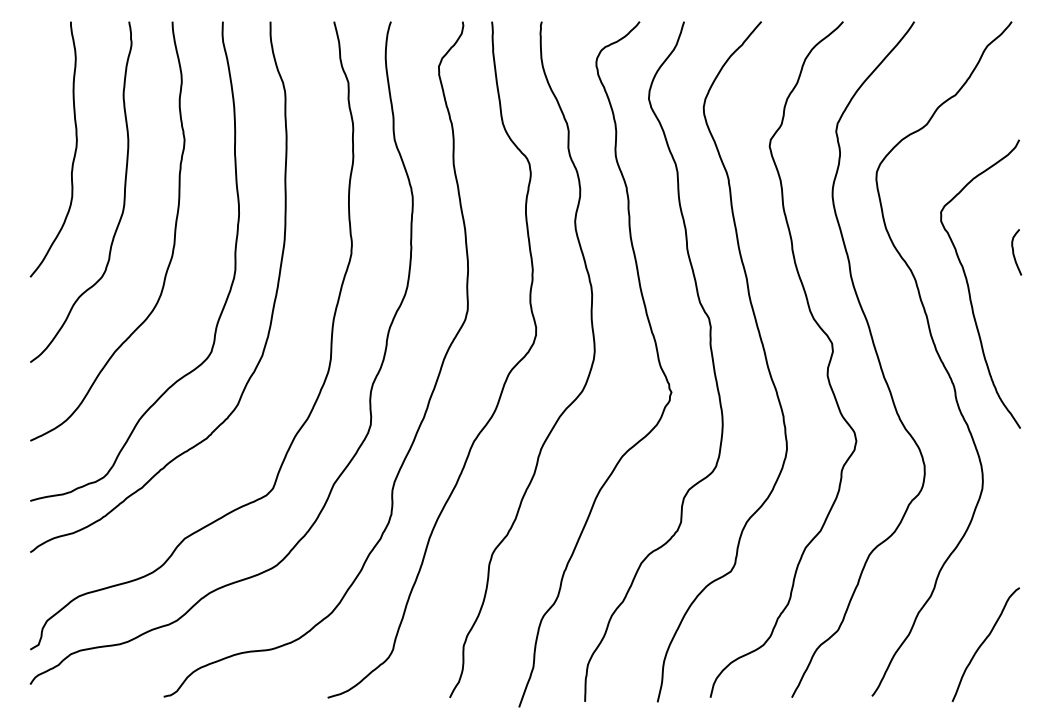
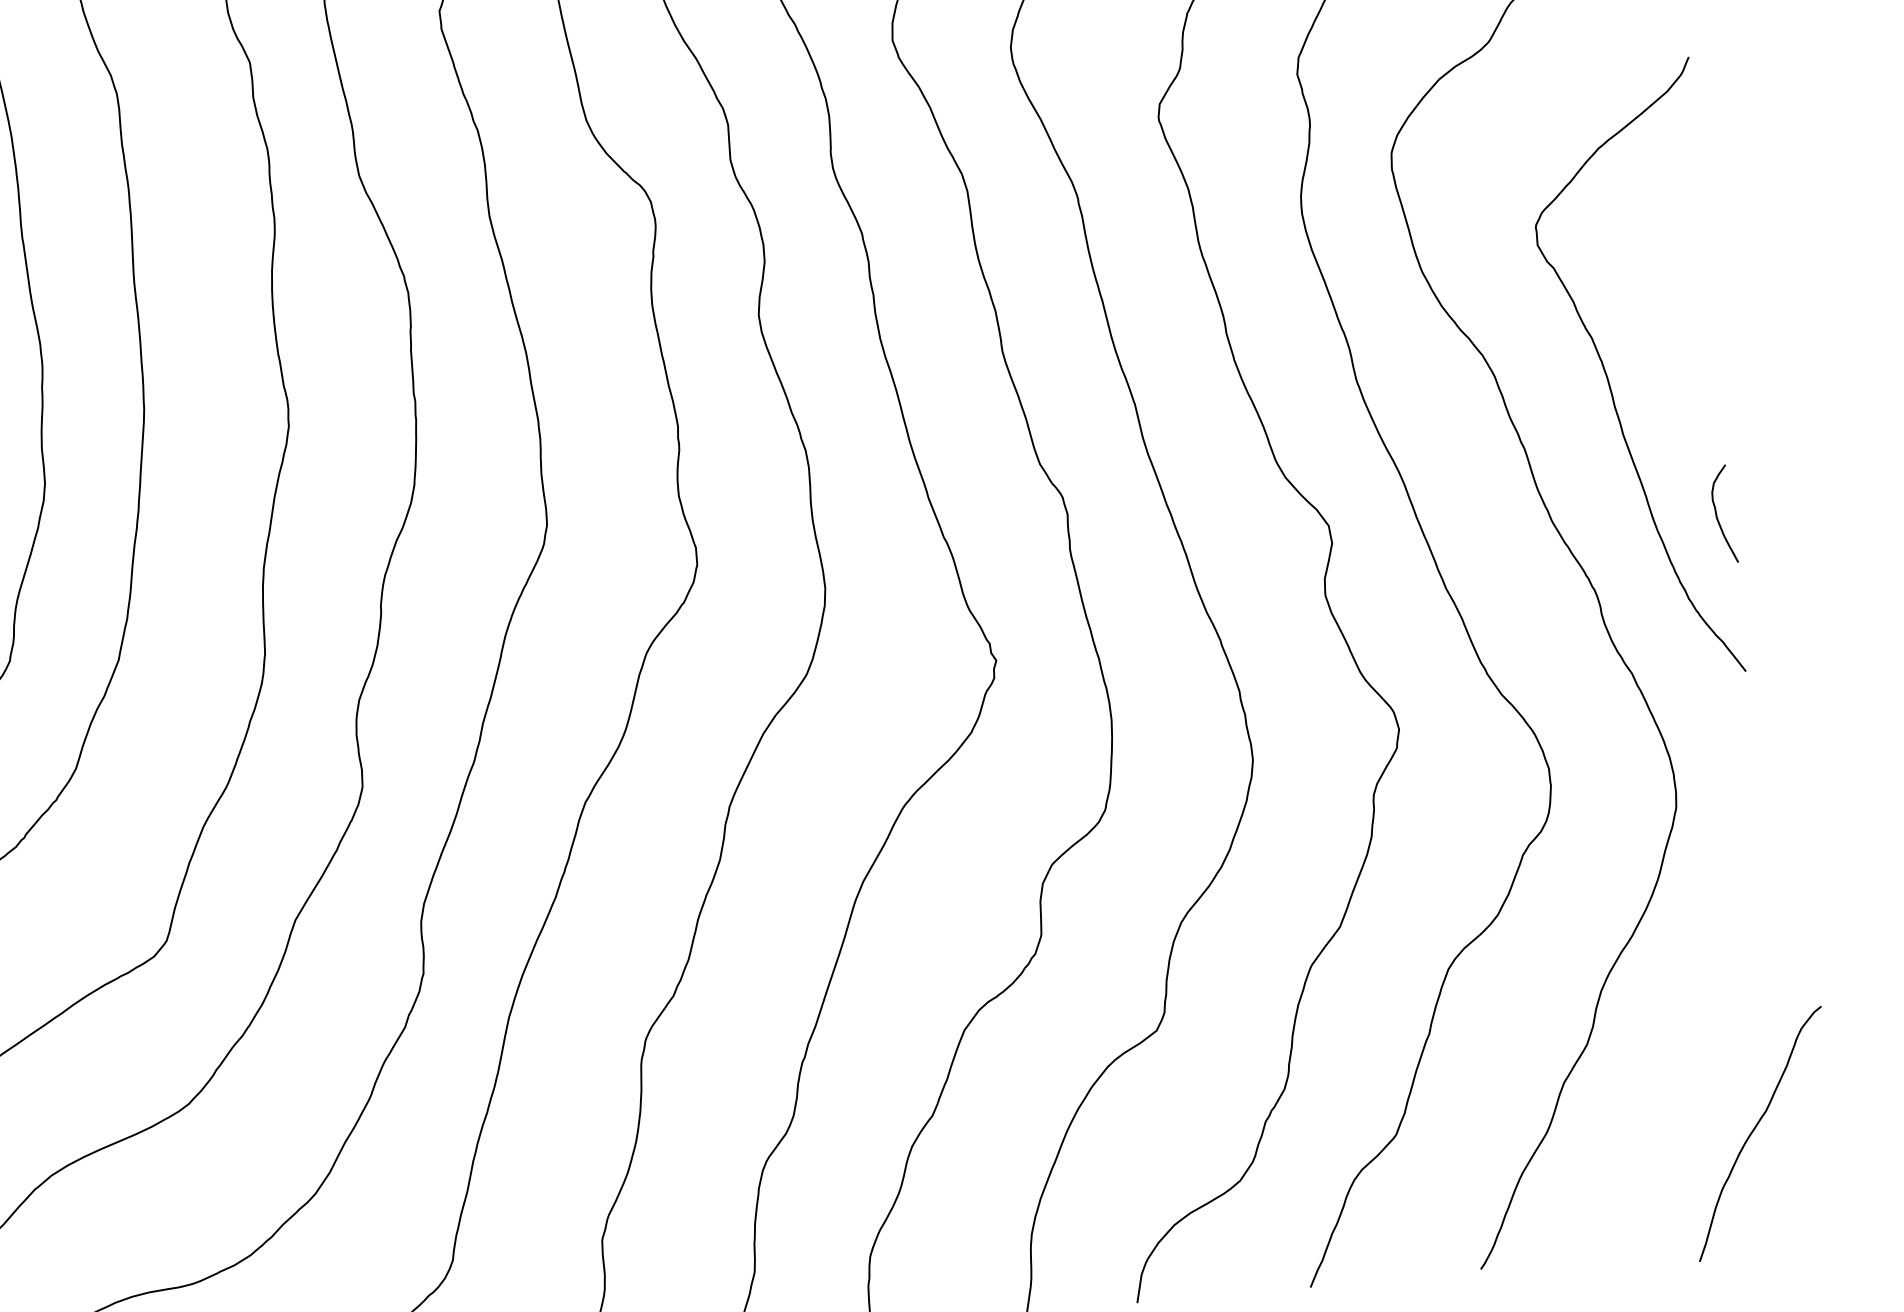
curve: (1014, 252) -> (1719, 514), moved
curve: (984, 642) -> (1756, 1129), moved

